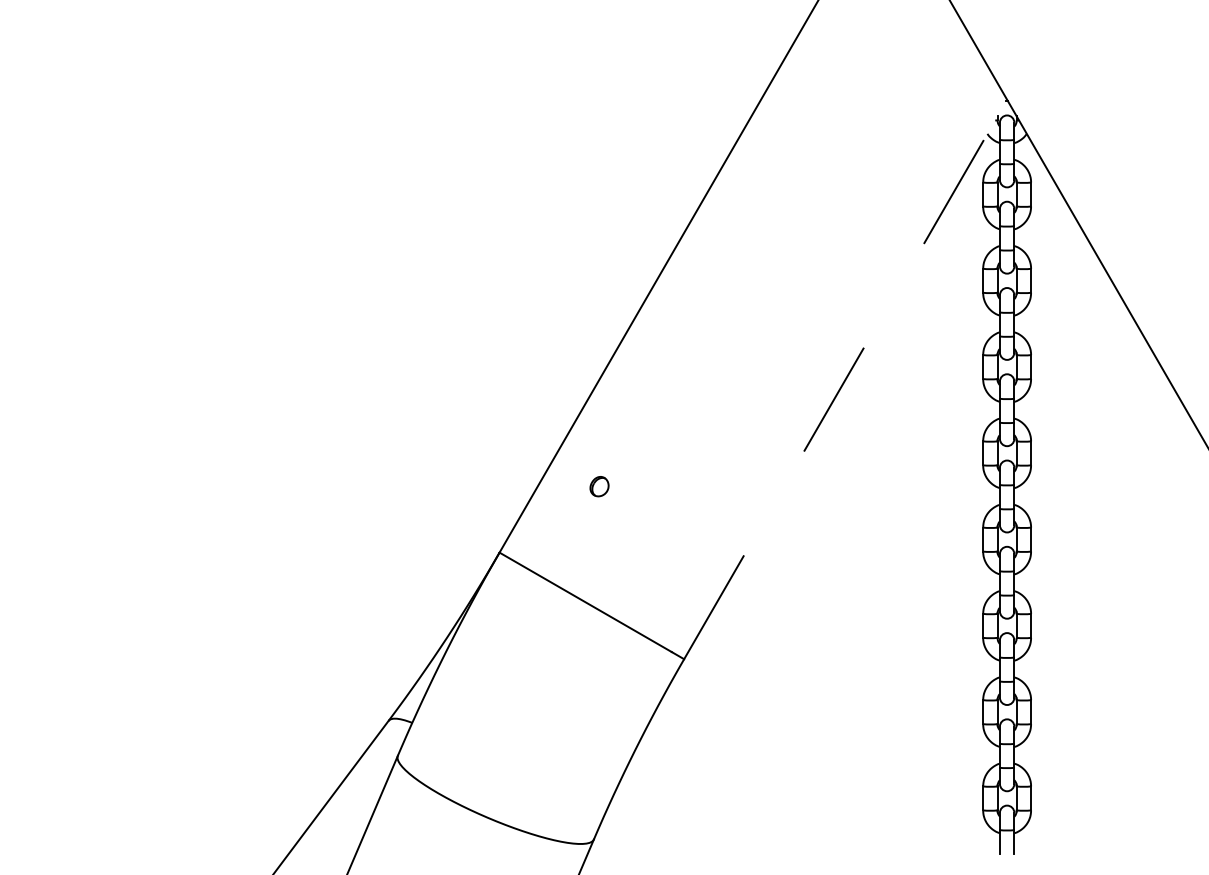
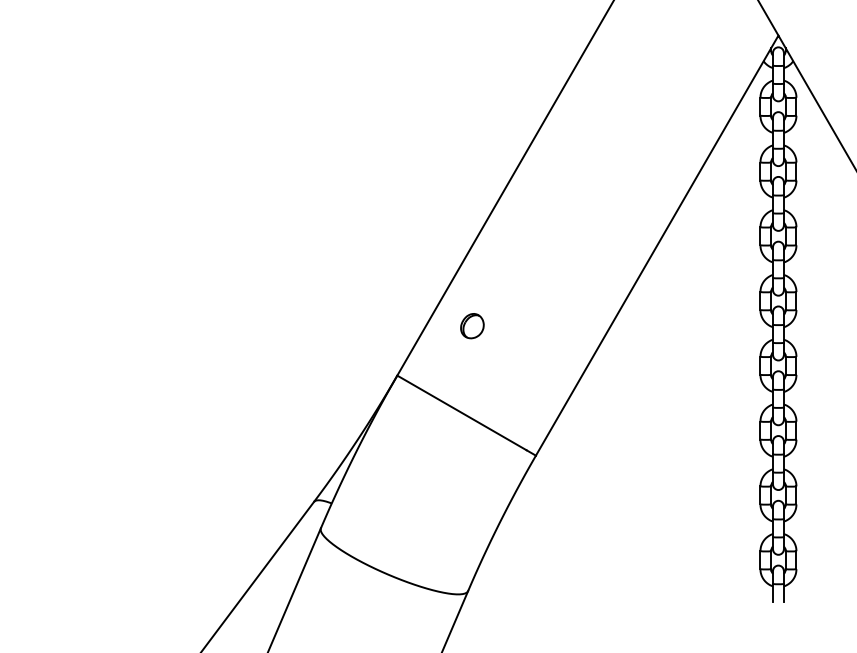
line: (845, 379) -> (657, 245), dashed -> solid
part: (599, 486) -> (472, 325), size x1.67

